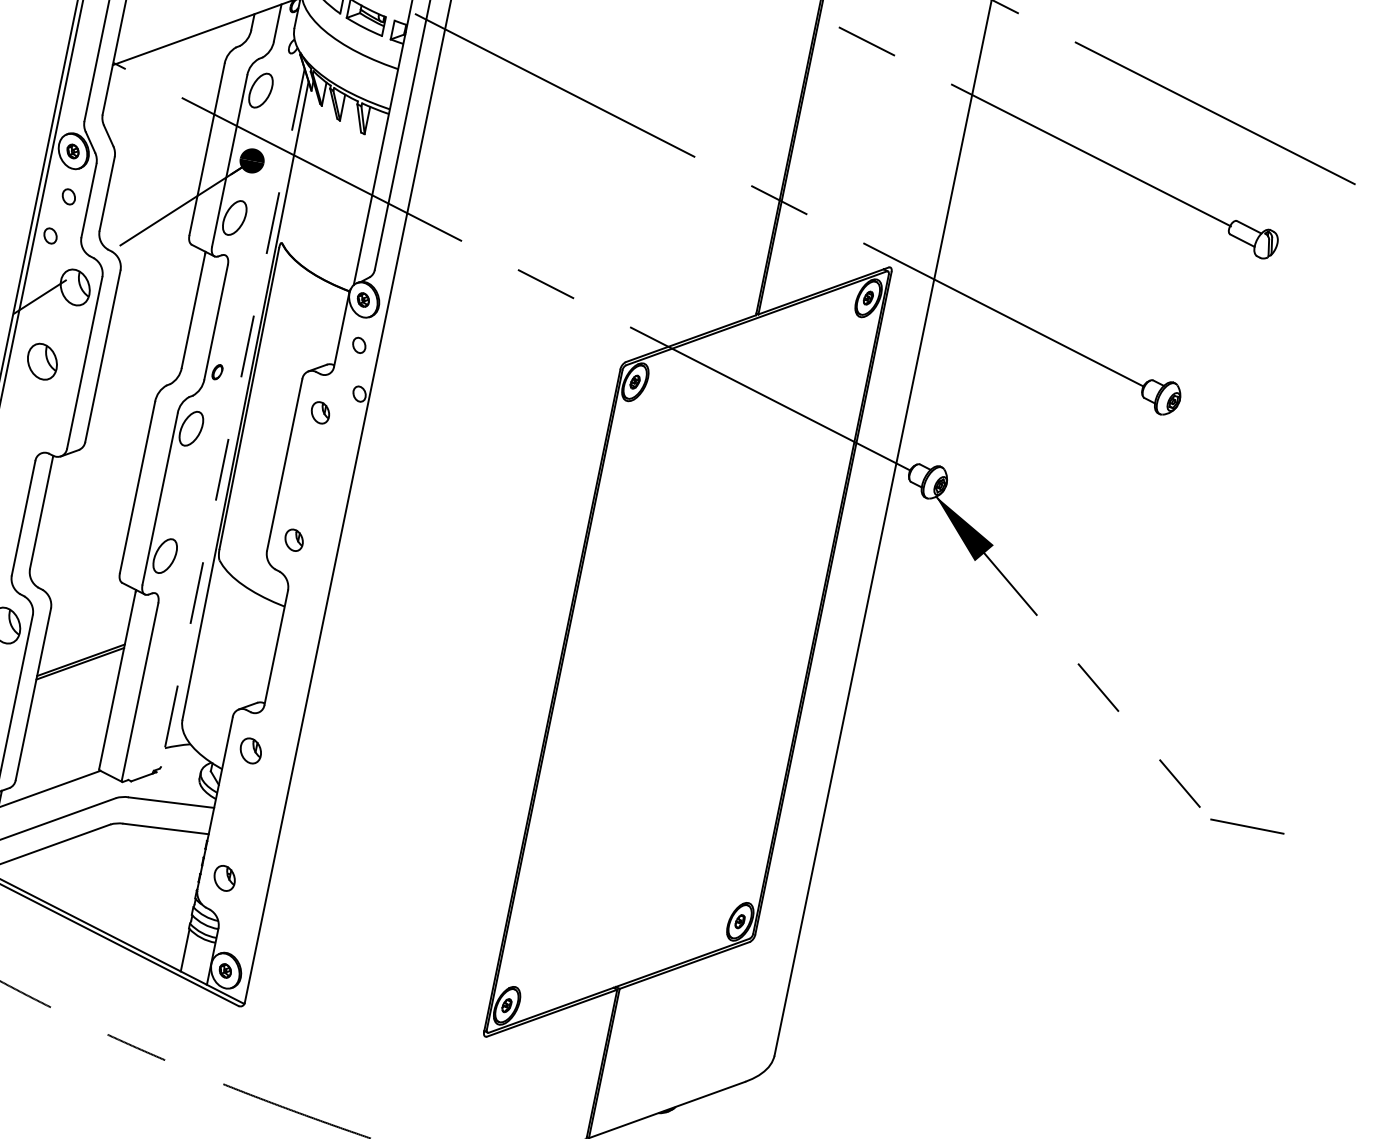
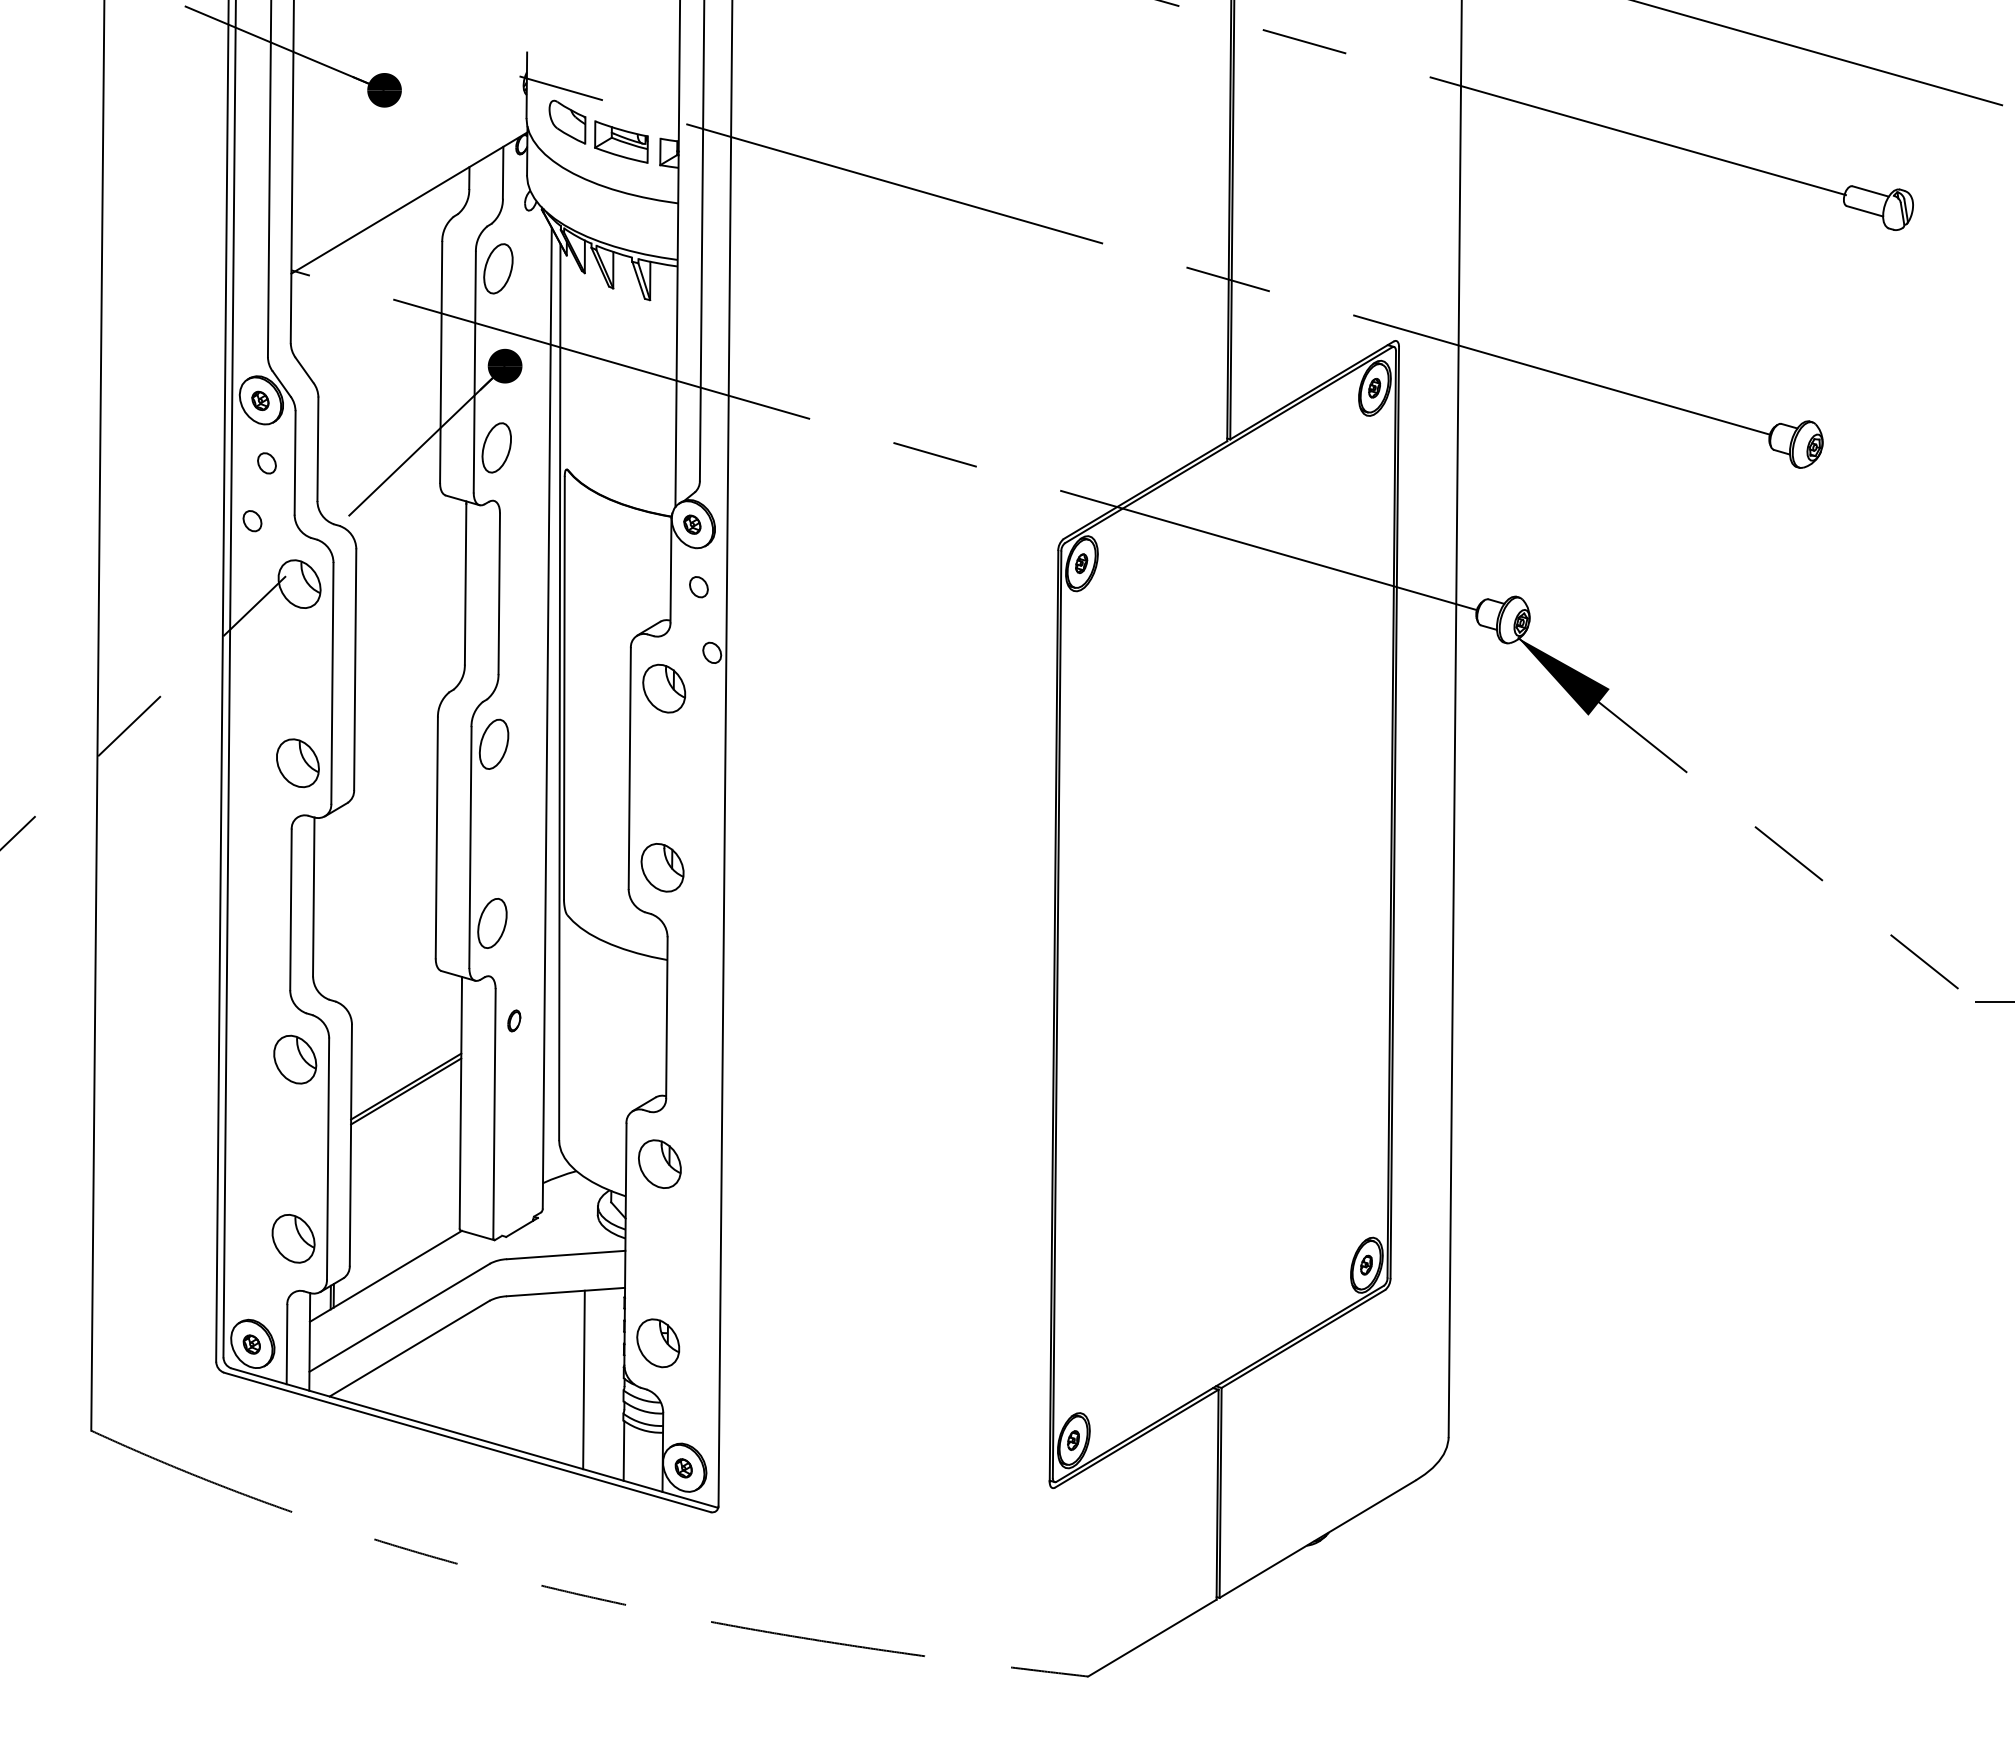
part: (42, 361) -> (297, 763), moved
part: (217, 371) -> (514, 1020), moved
part: (320, 412) -> (664, 688), size x1.67
line: (233, 417) -> (547, 718), dashed -> solid
part: (294, 540) -> (662, 867), size x1.67
part: (250, 750) -> (659, 1163), size x1.43
part: (224, 878) -> (658, 1343), size x1.43
line: (166, 893) -> (583, 1379), added

